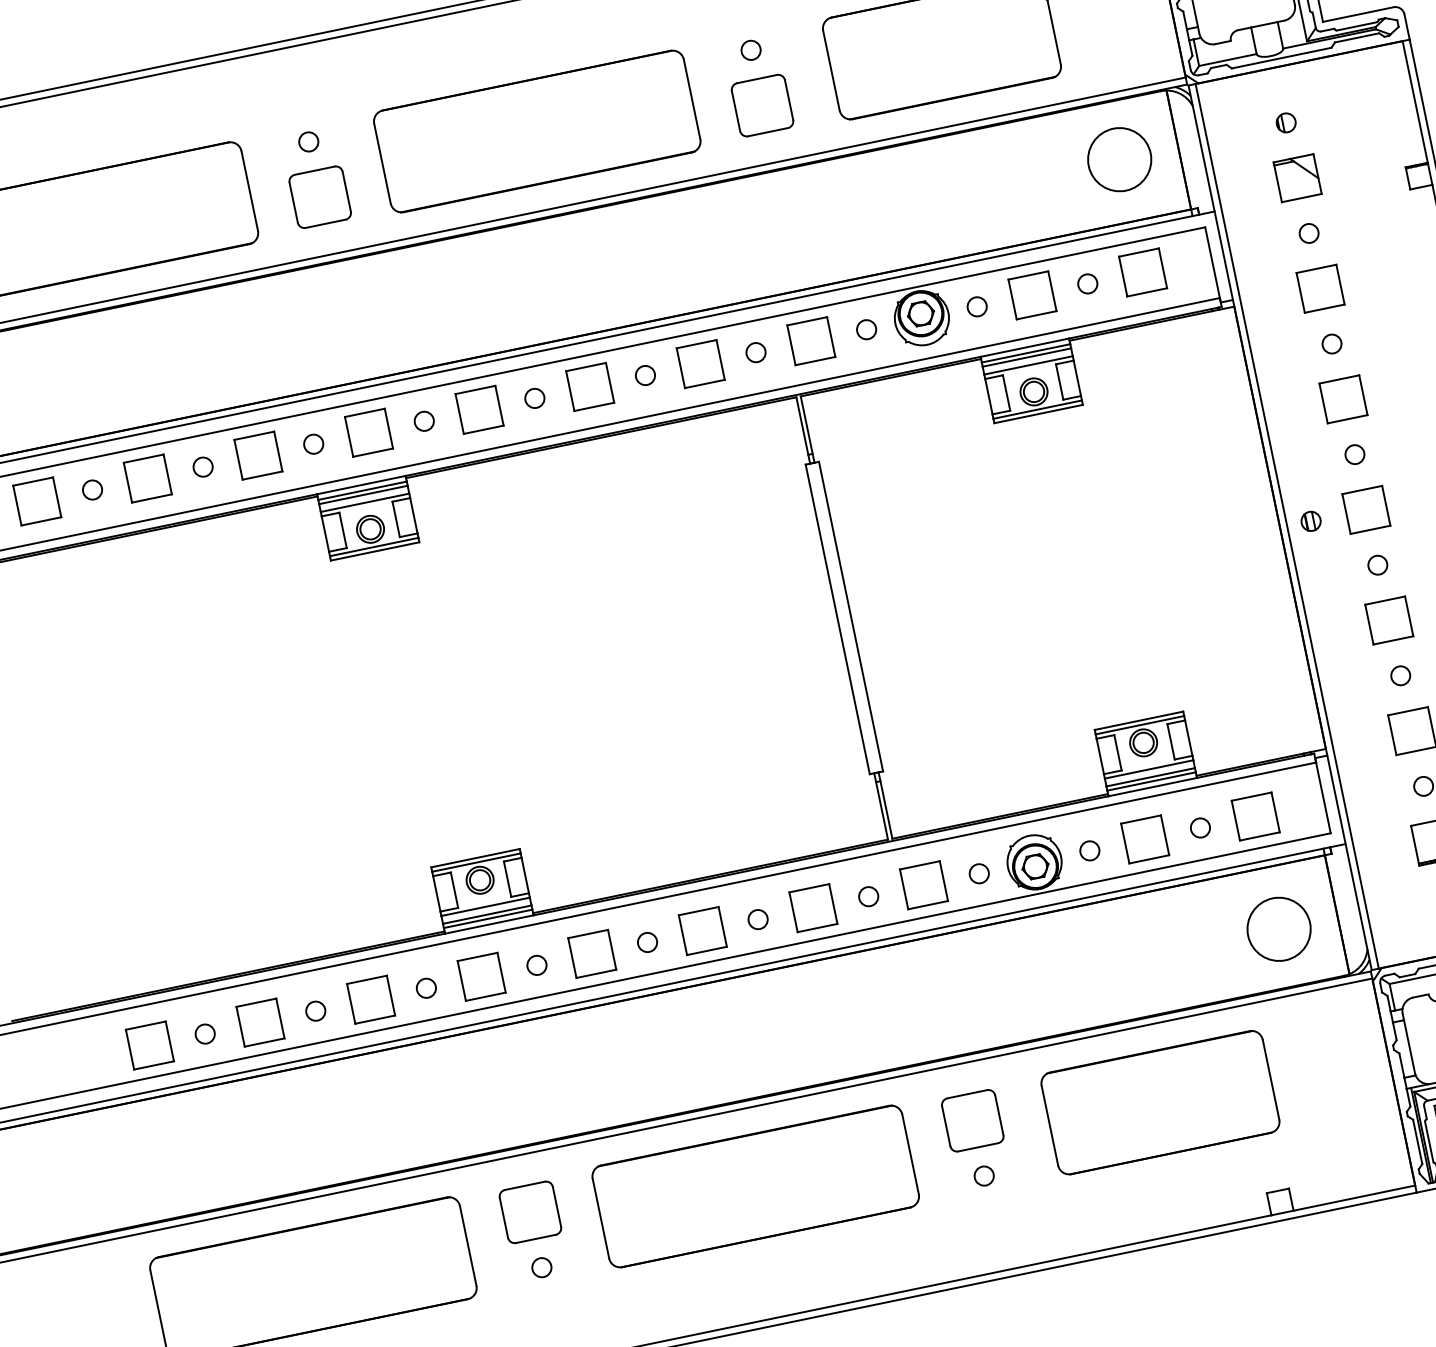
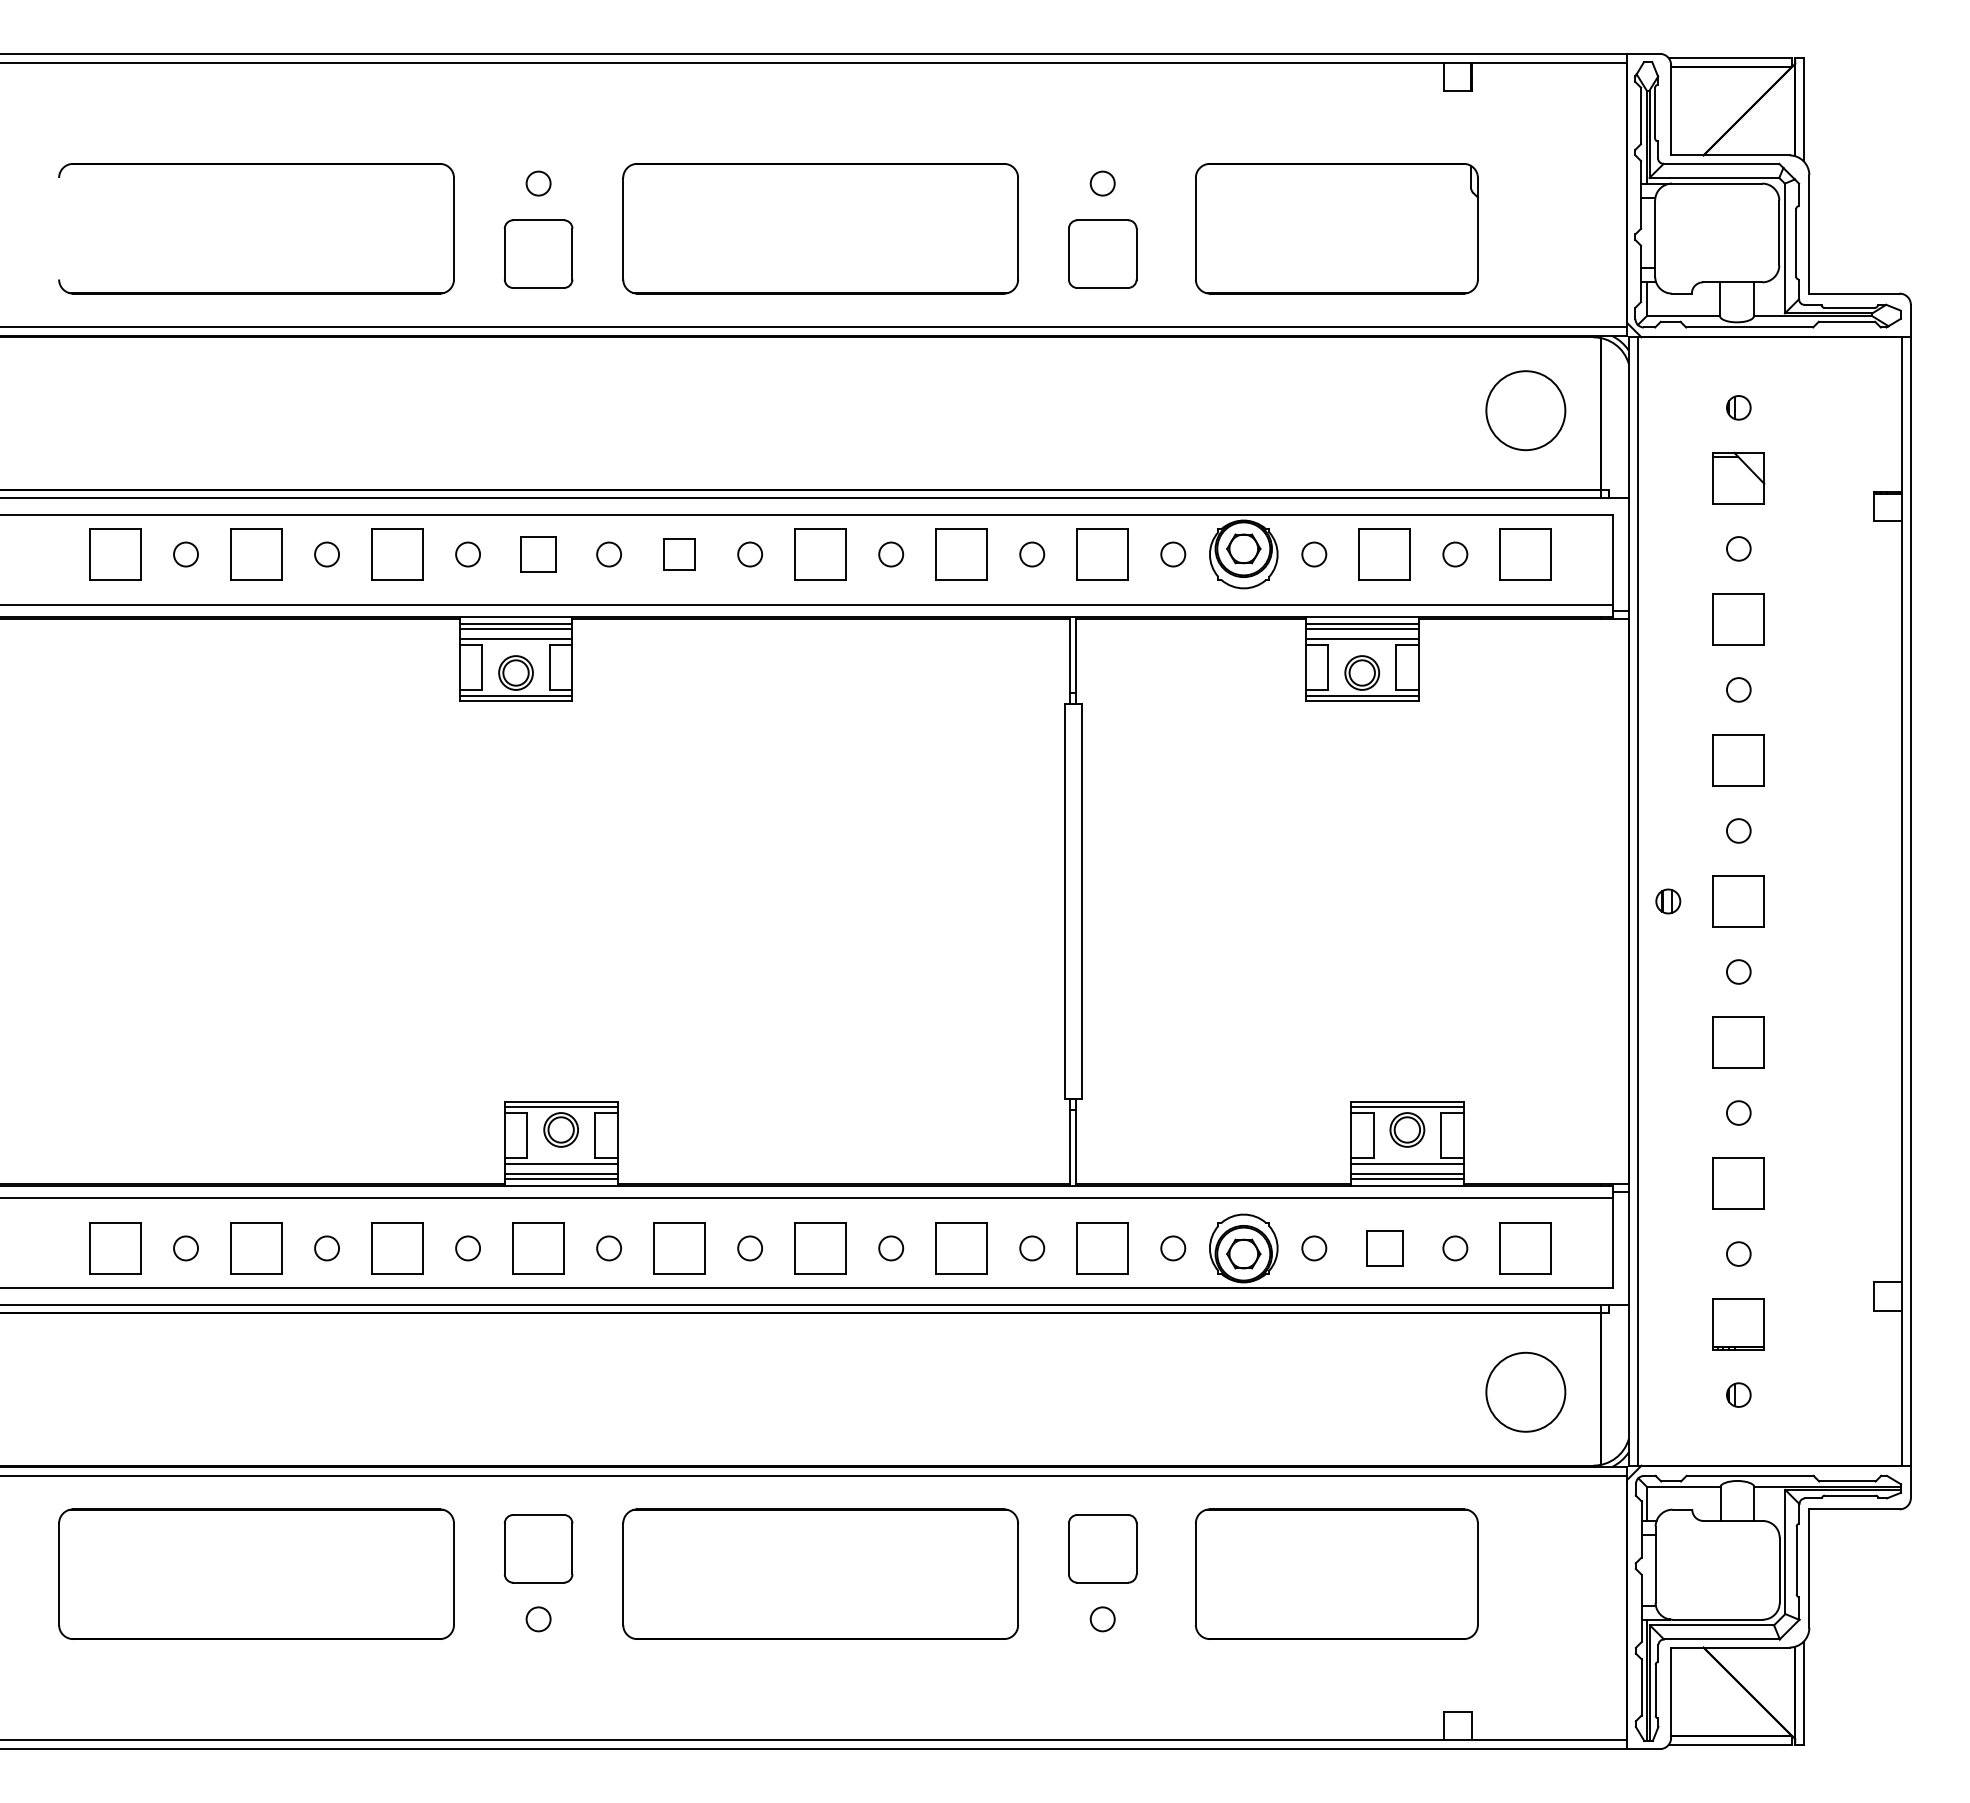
part: (479, 409) -> (679, 554), size x0.6
part: (368, 432) -> (538, 554), size x0.7
part: (1144, 839) -> (1384, 1248), size x0.7

